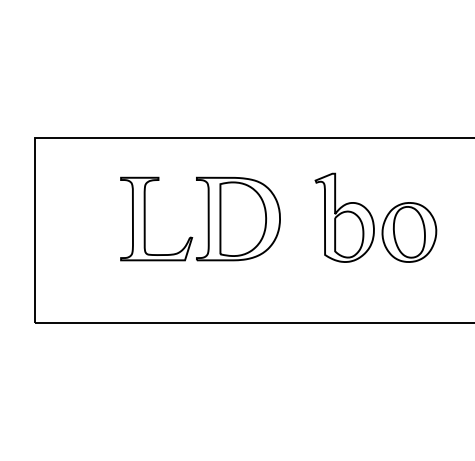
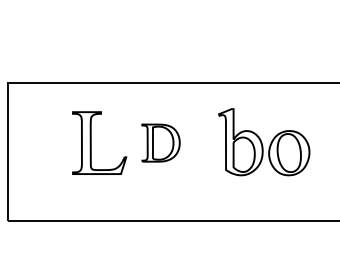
part: (238, 218) -> (161, 142), size x0.6

